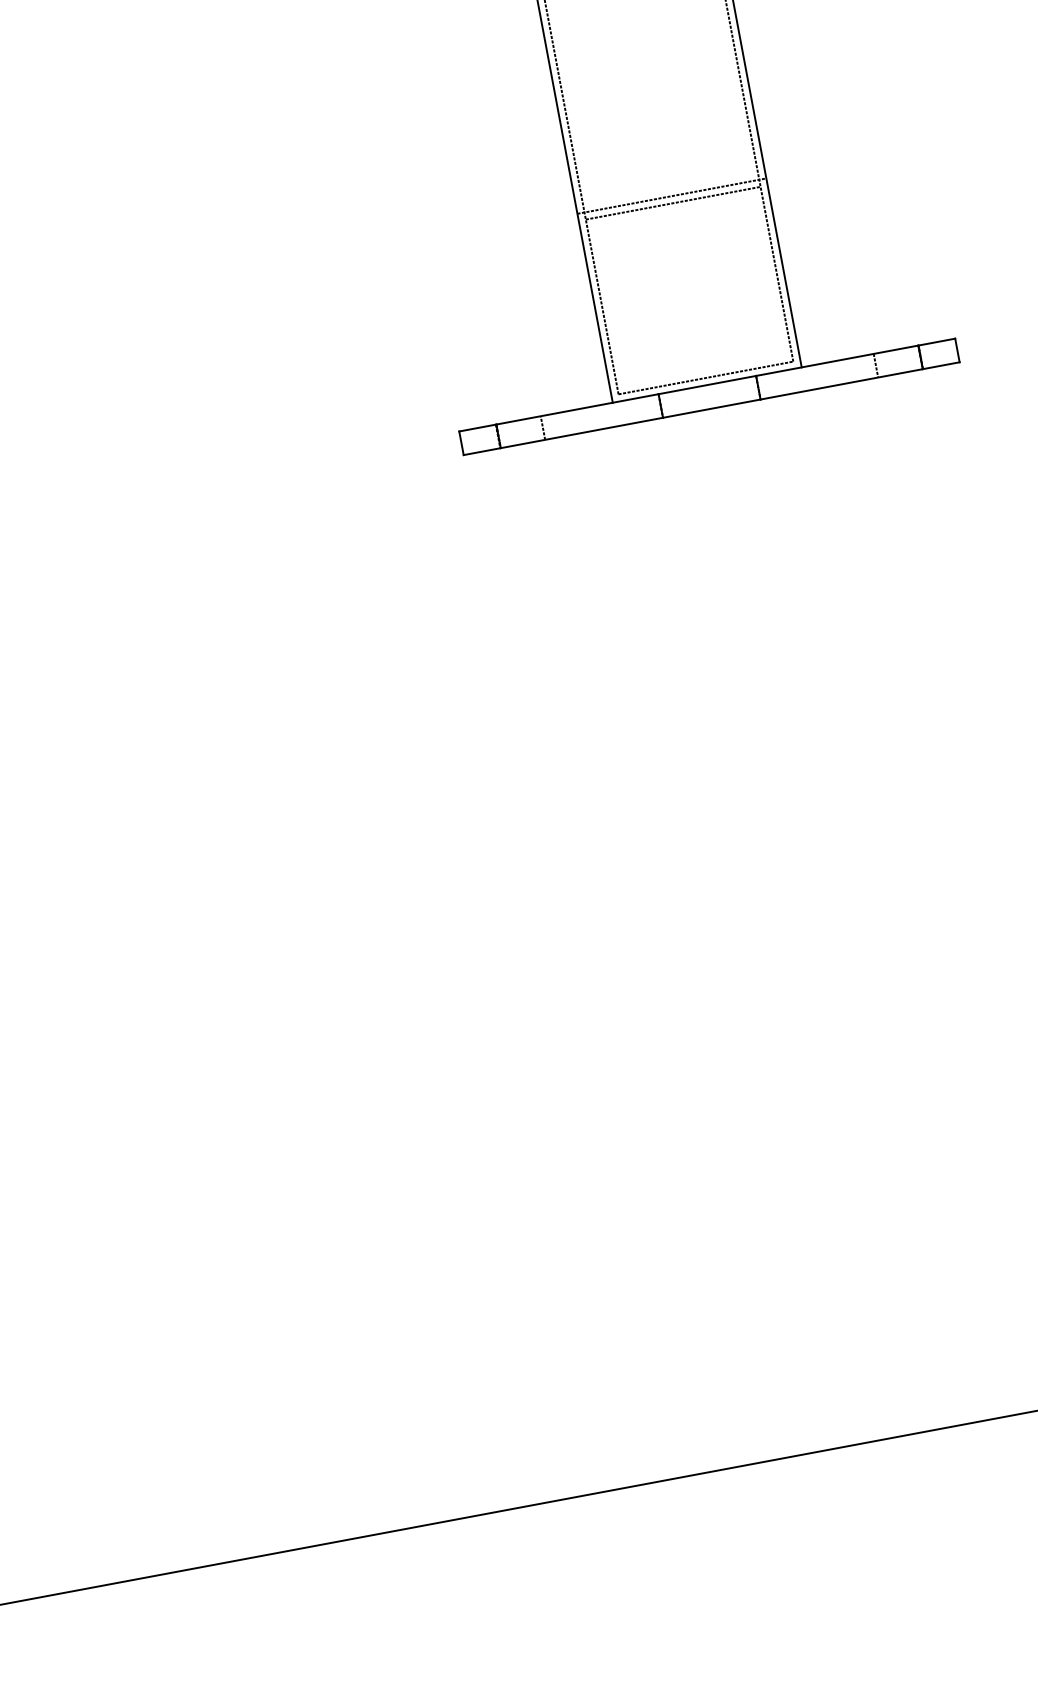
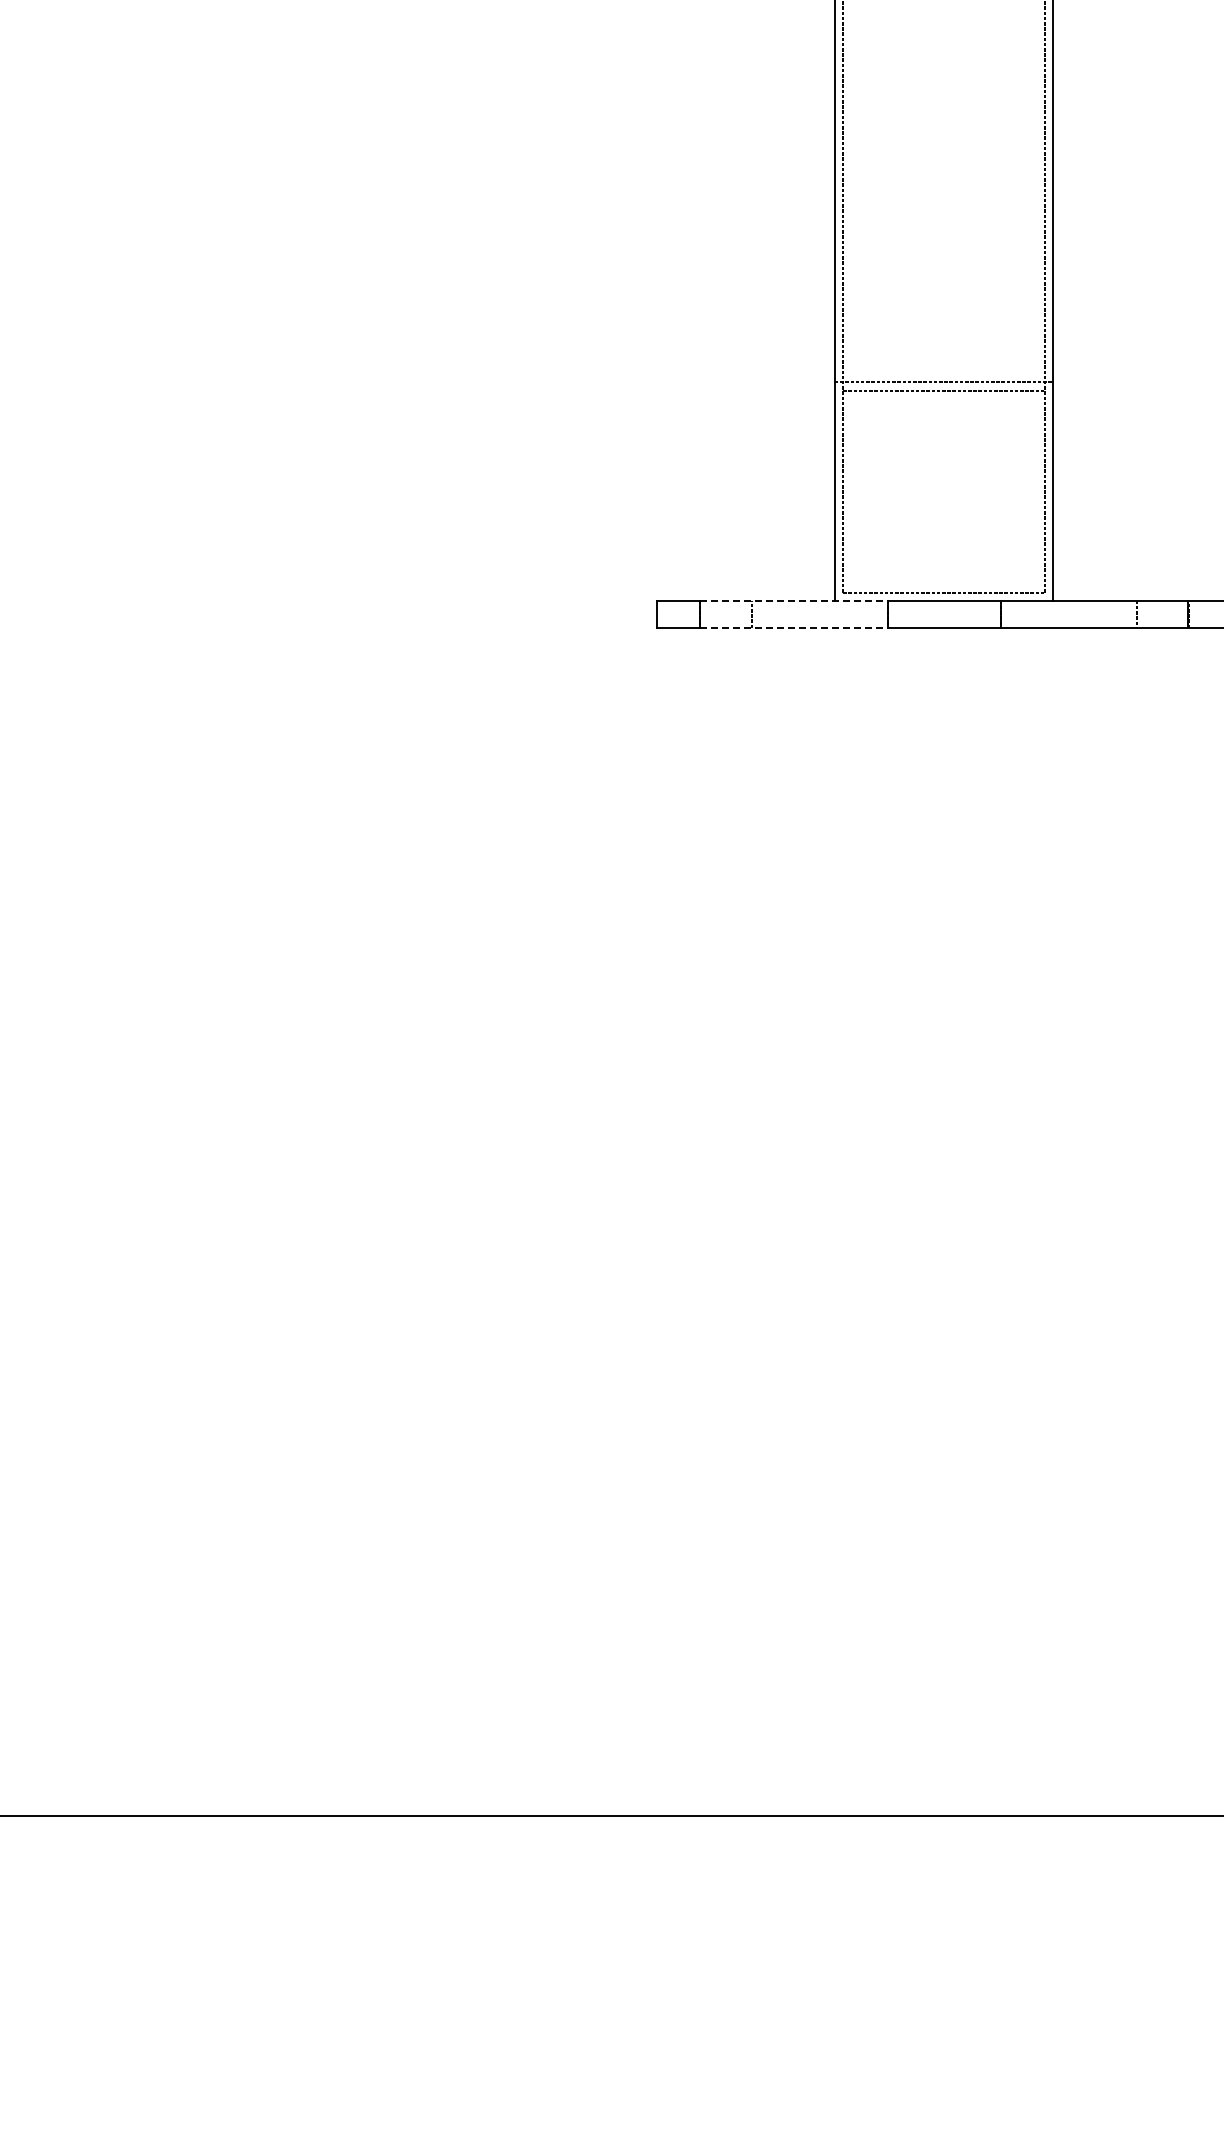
line: (577, 409) -> (794, 600), solid -> dashed
line: (582, 433) -> (794, 628), solid -> dashed

